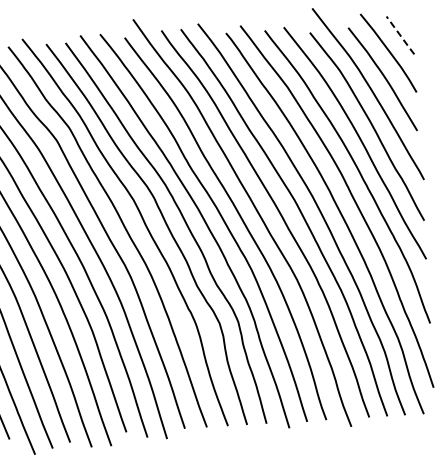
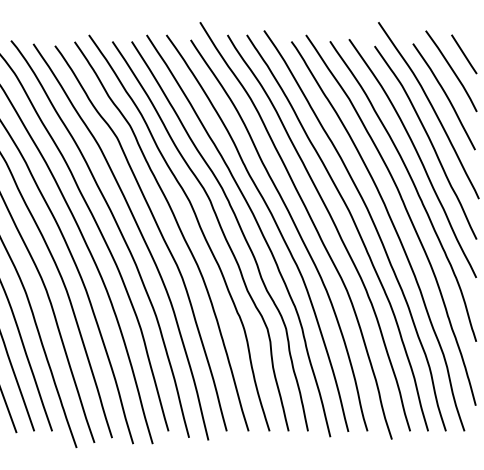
line: (400, 35) -> (464, 54), dashed -> solid

